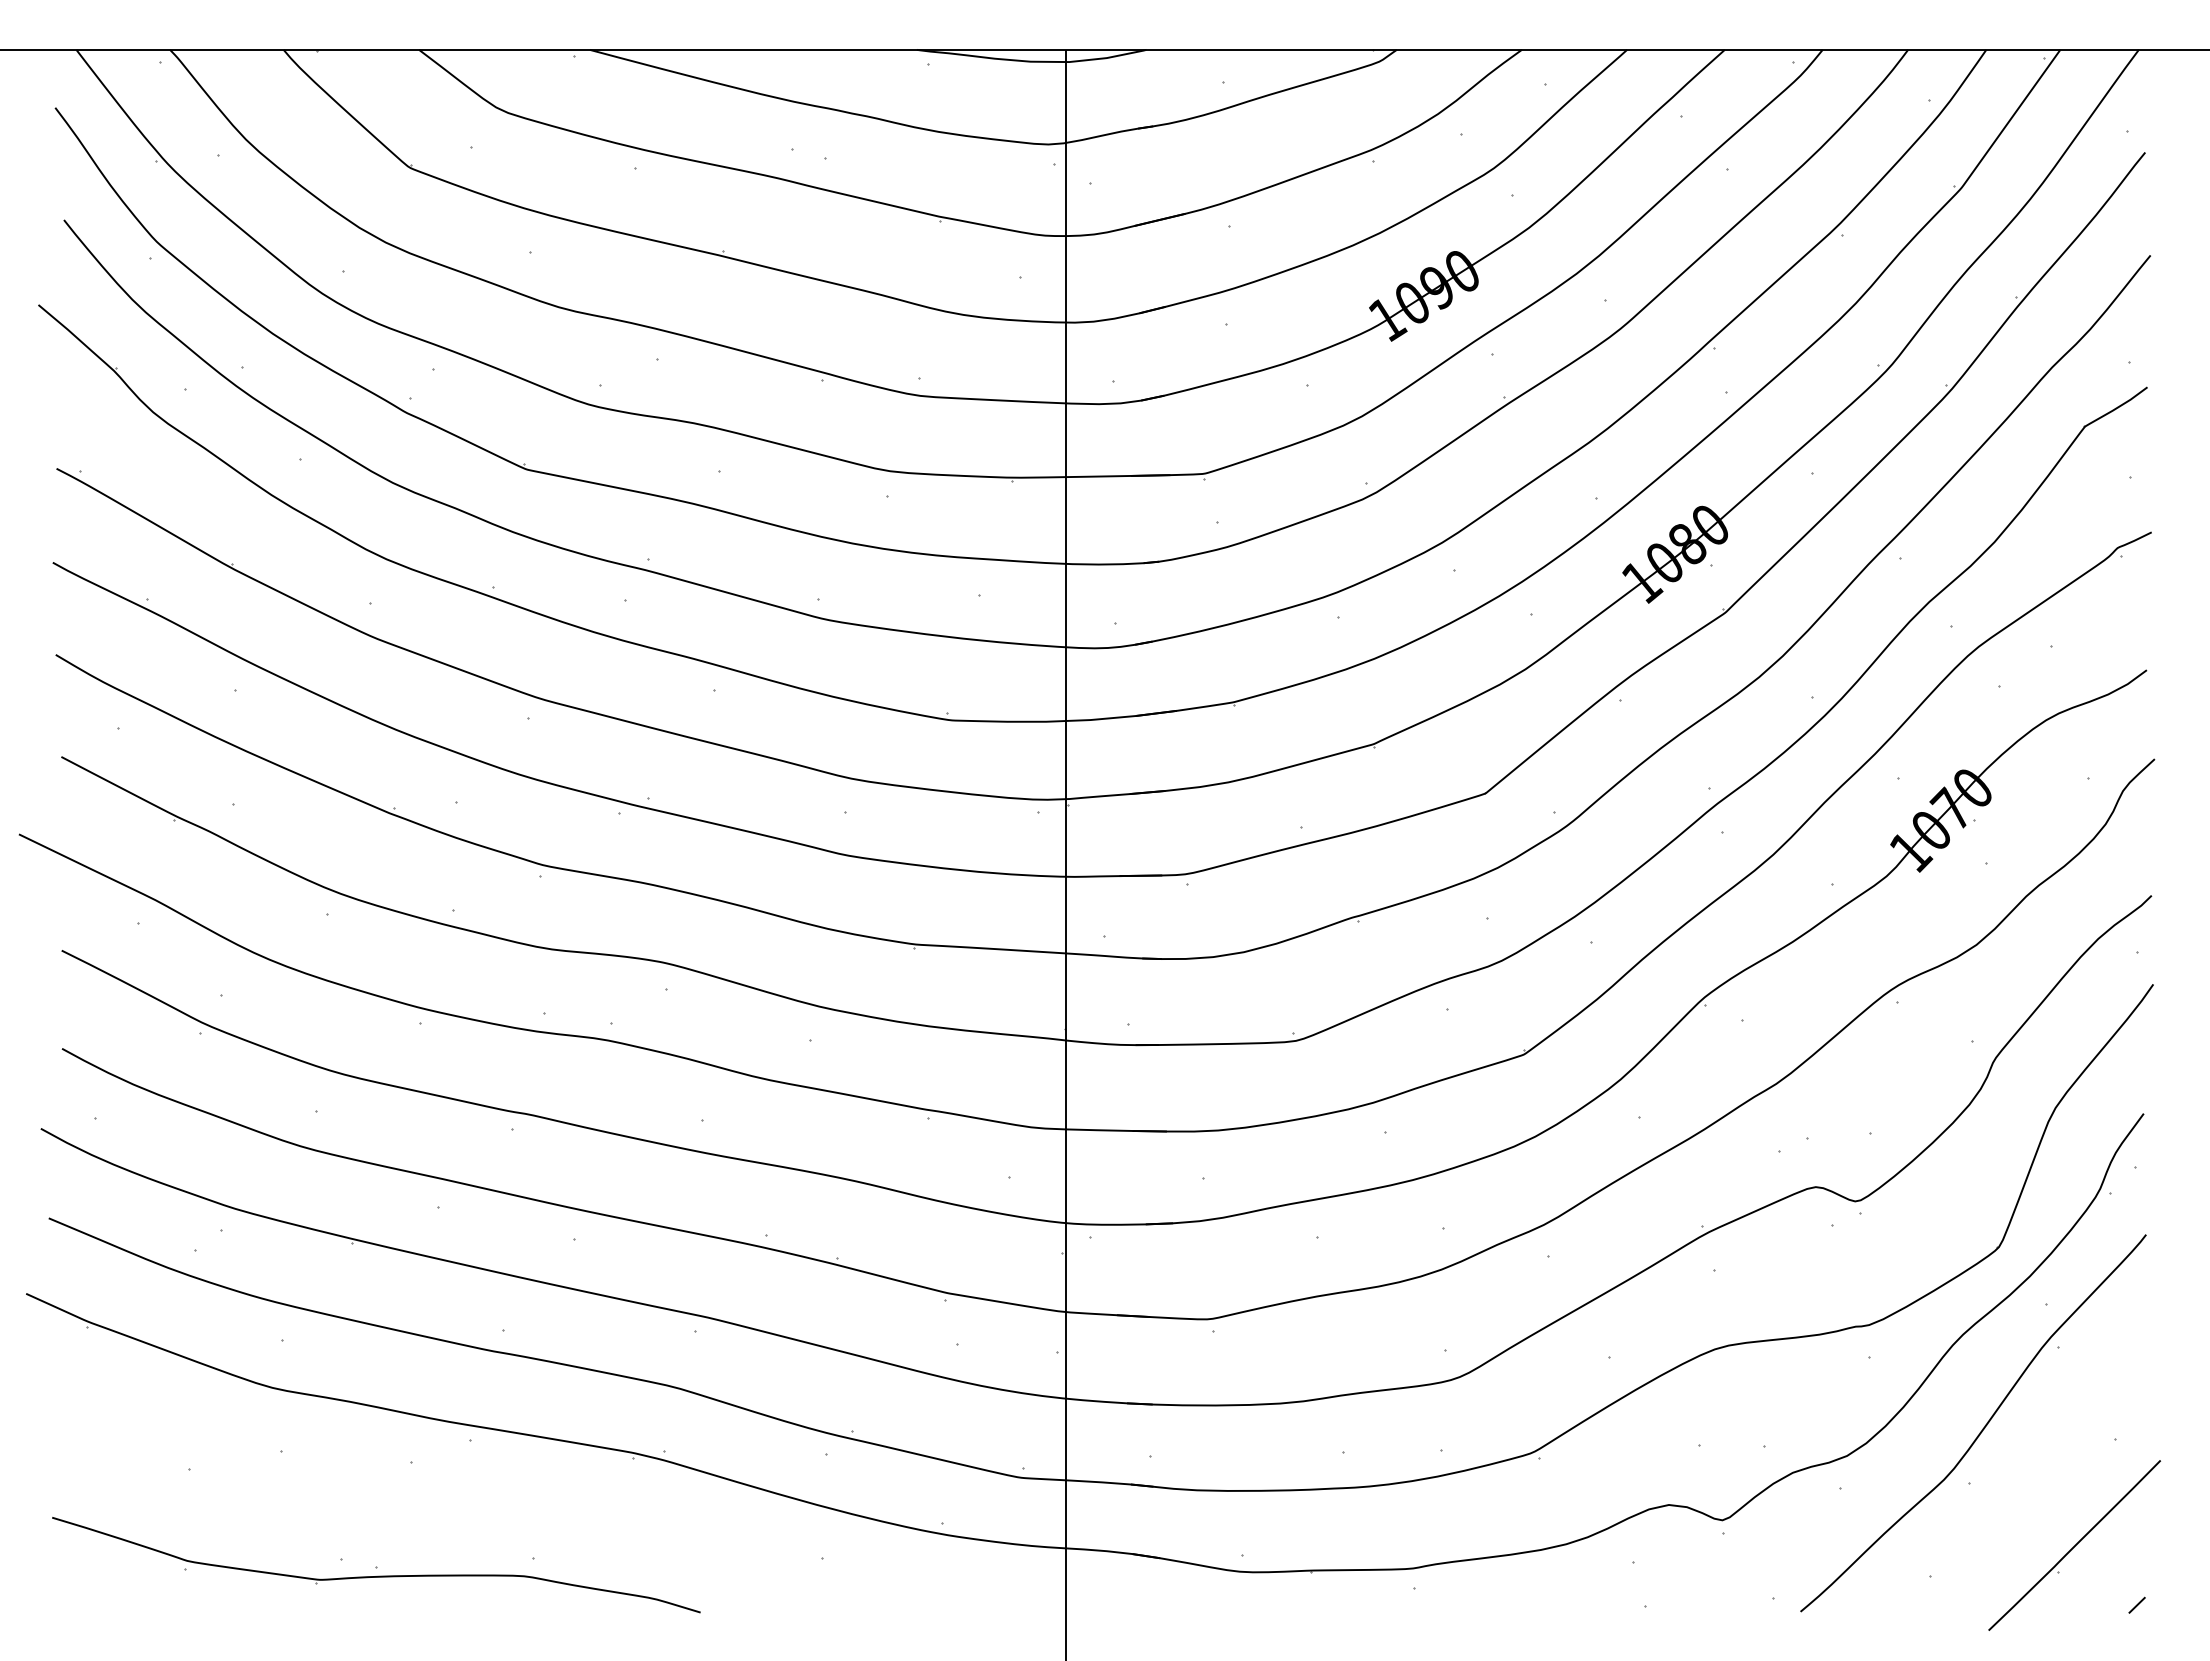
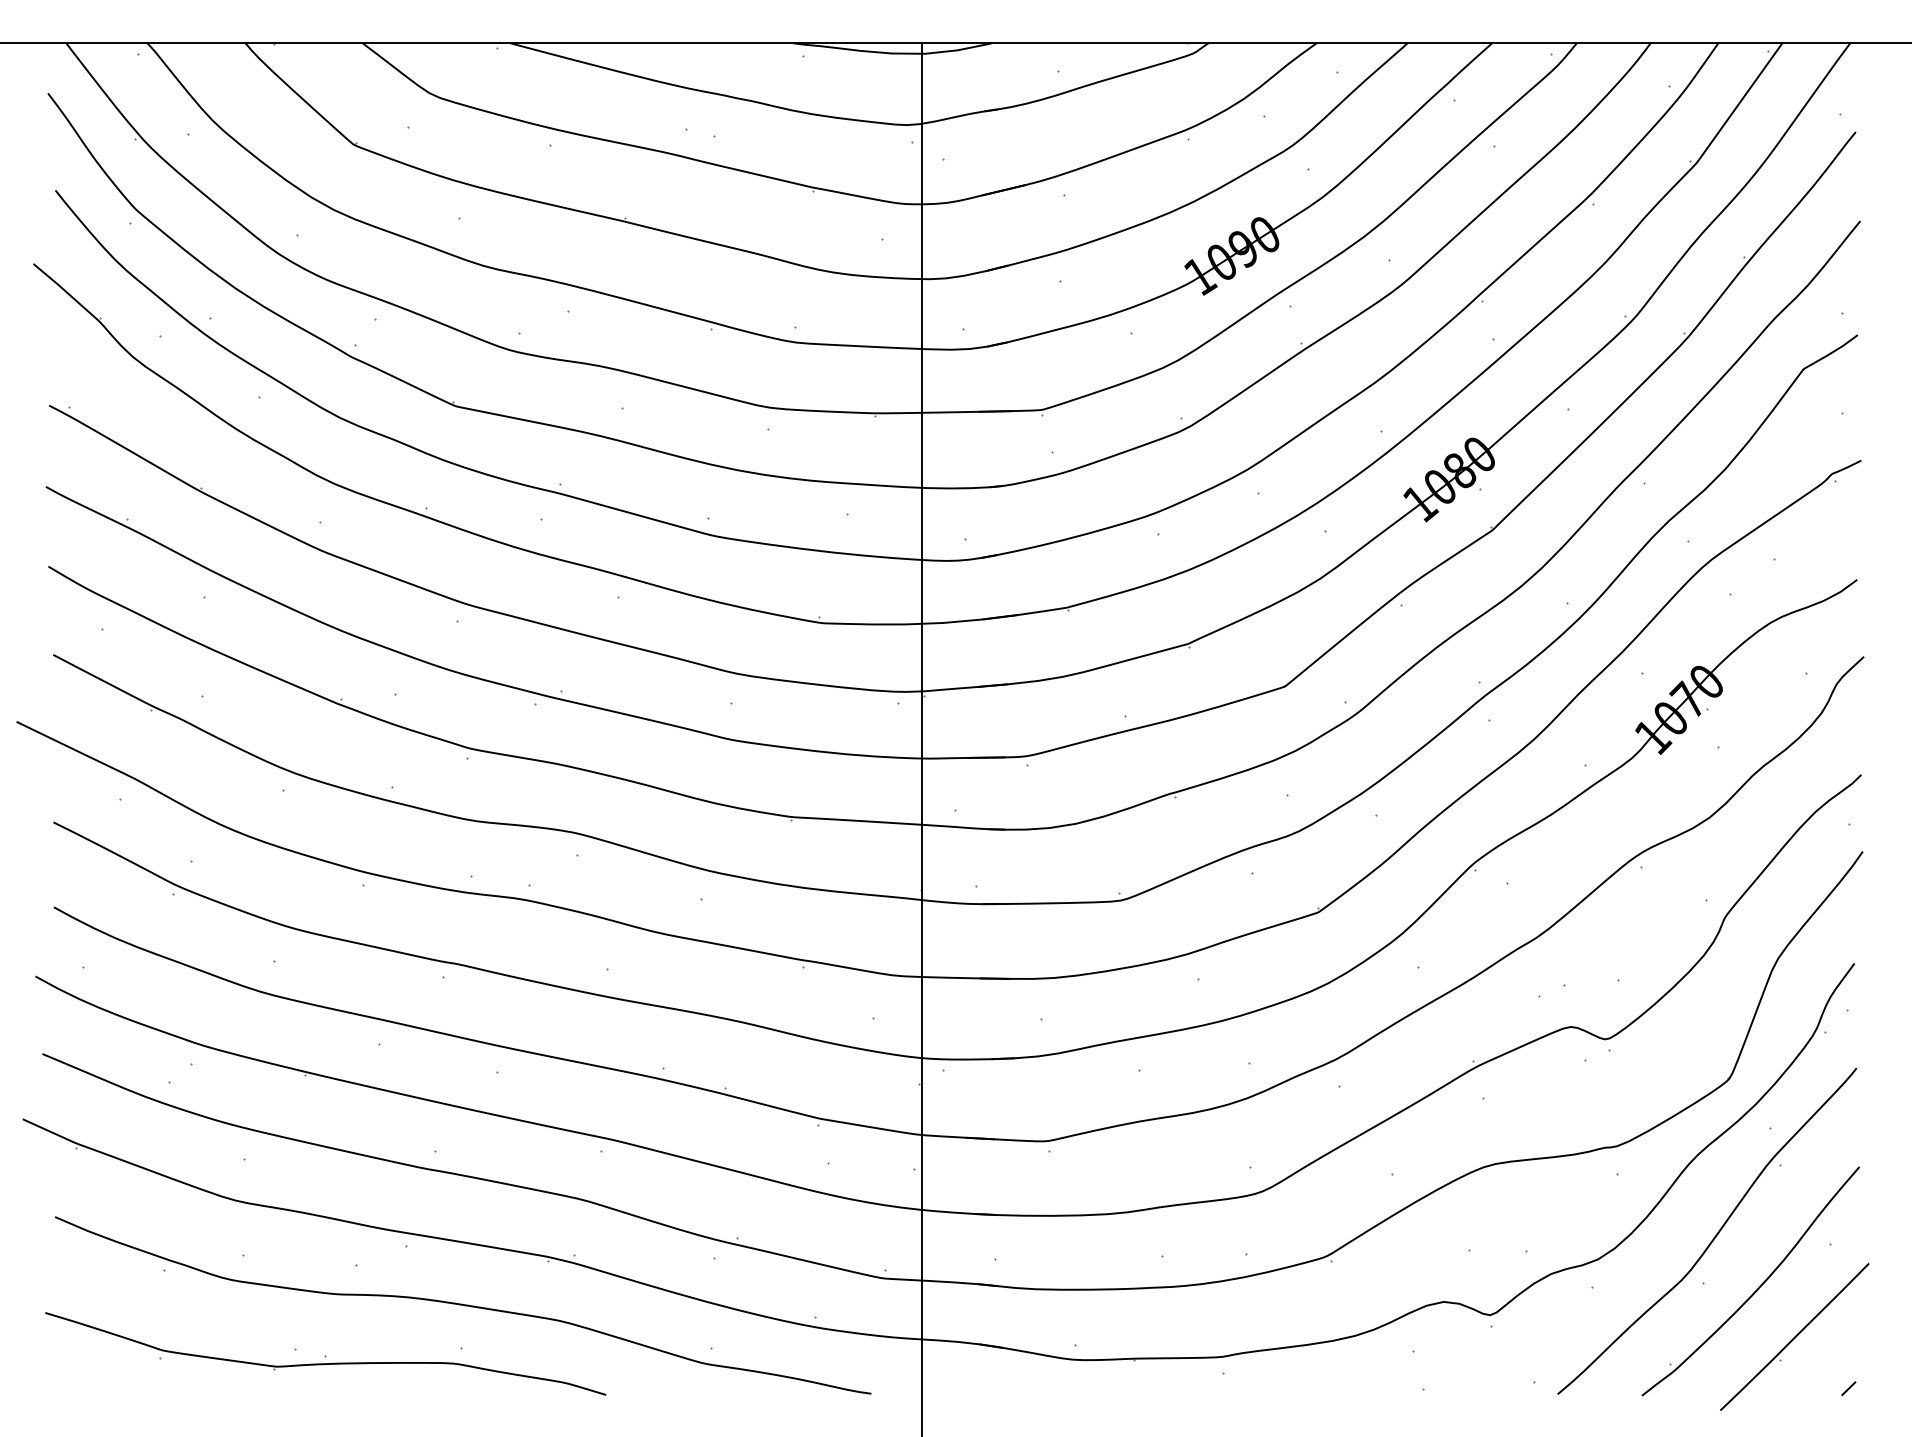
curve: (2032, 1488) -> (1758, 1287), added
curve: (535, 1508) -> (463, 1304), added

